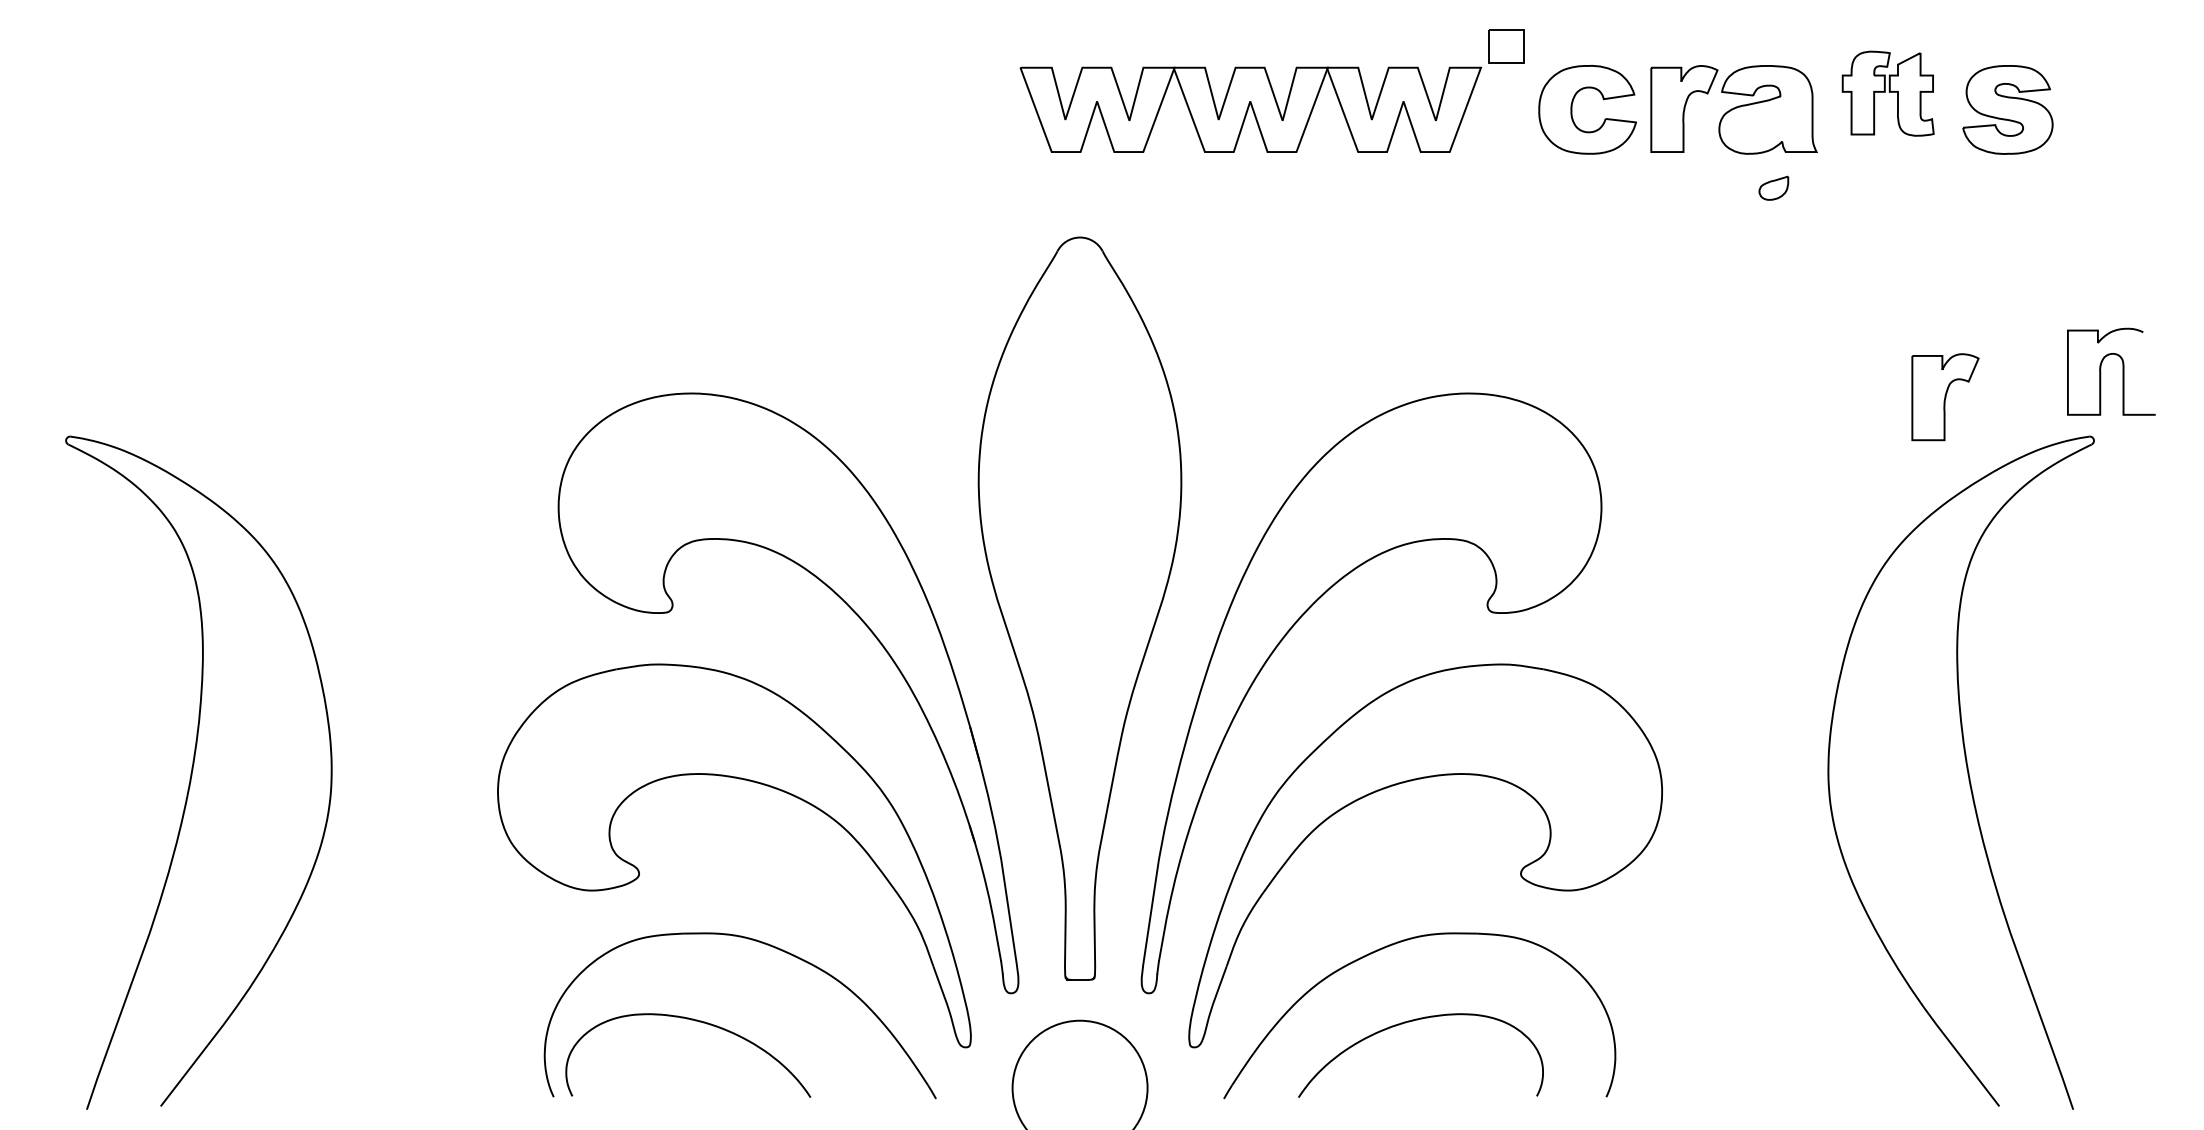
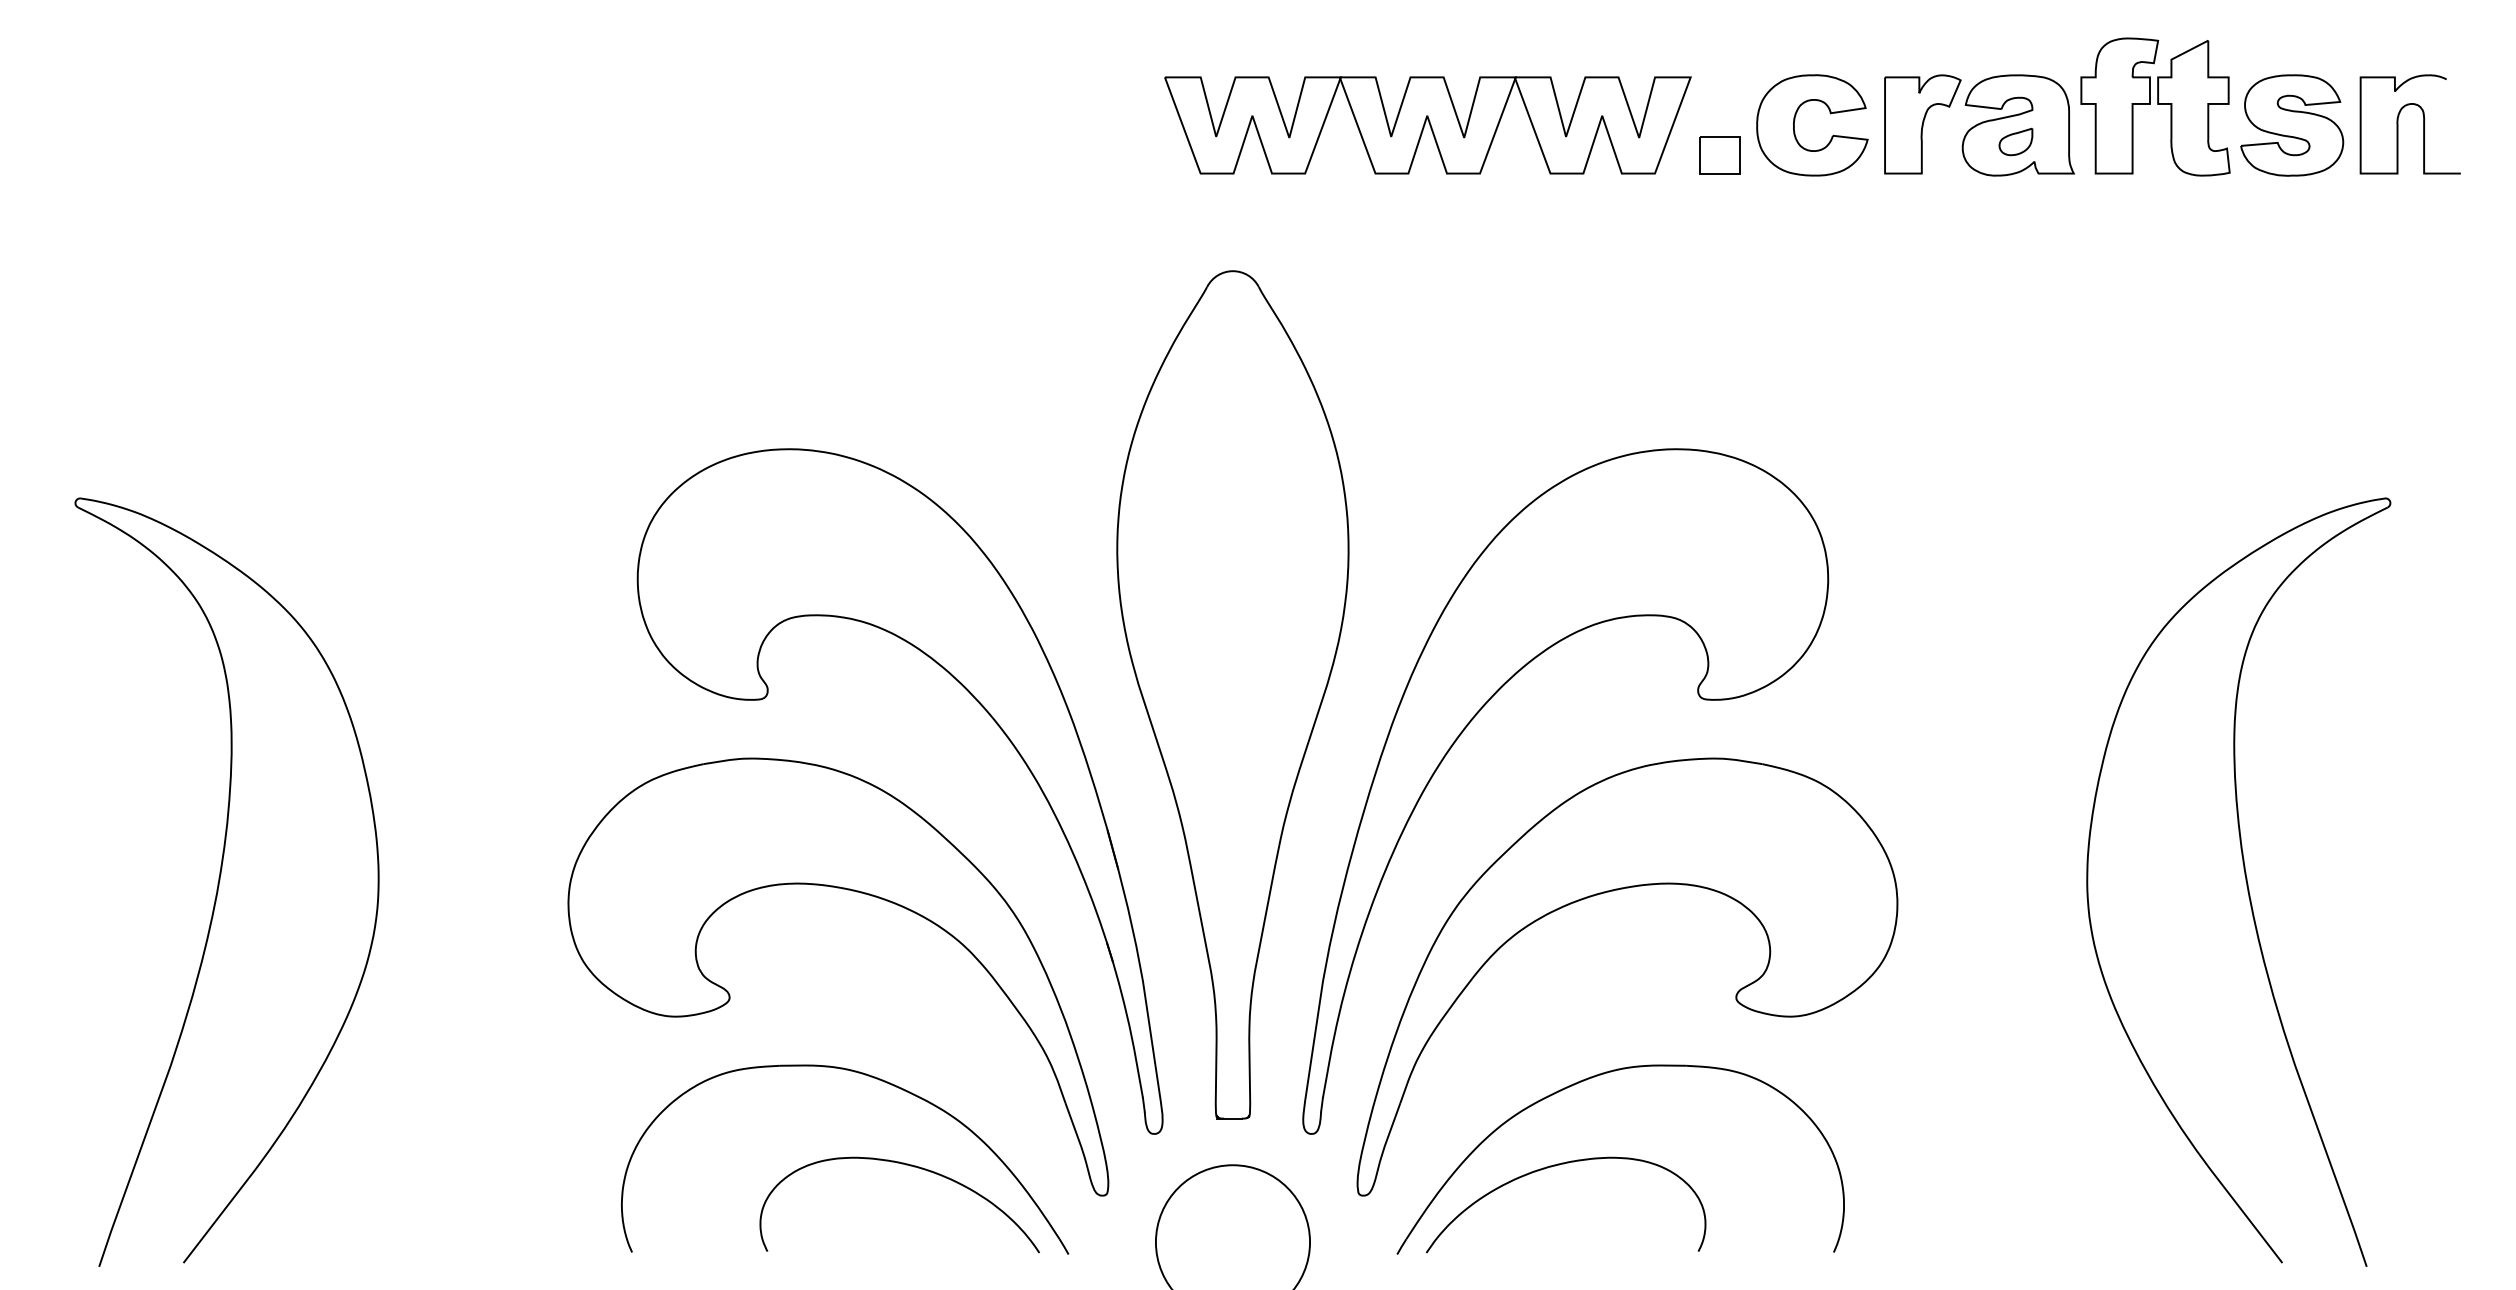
part: (1506, 46) -> (1719, 155), moved
part: (1888, 93) -> (2155, 106), size x1.43
part: (1773, 187) -> (2015, 141), moved
curve: (2101, 371) -> (2398, 124), moved
part: (1945, 397) -> (2220, 453), removed
curve: (697, 1021) -> (910, 1166), moved
curve: (1411, 1021) -> (1555, 1166), moved

